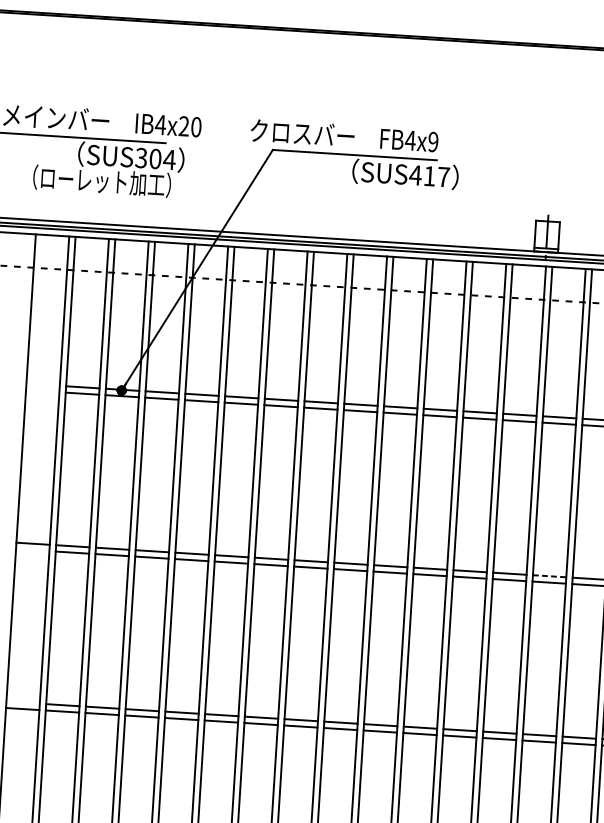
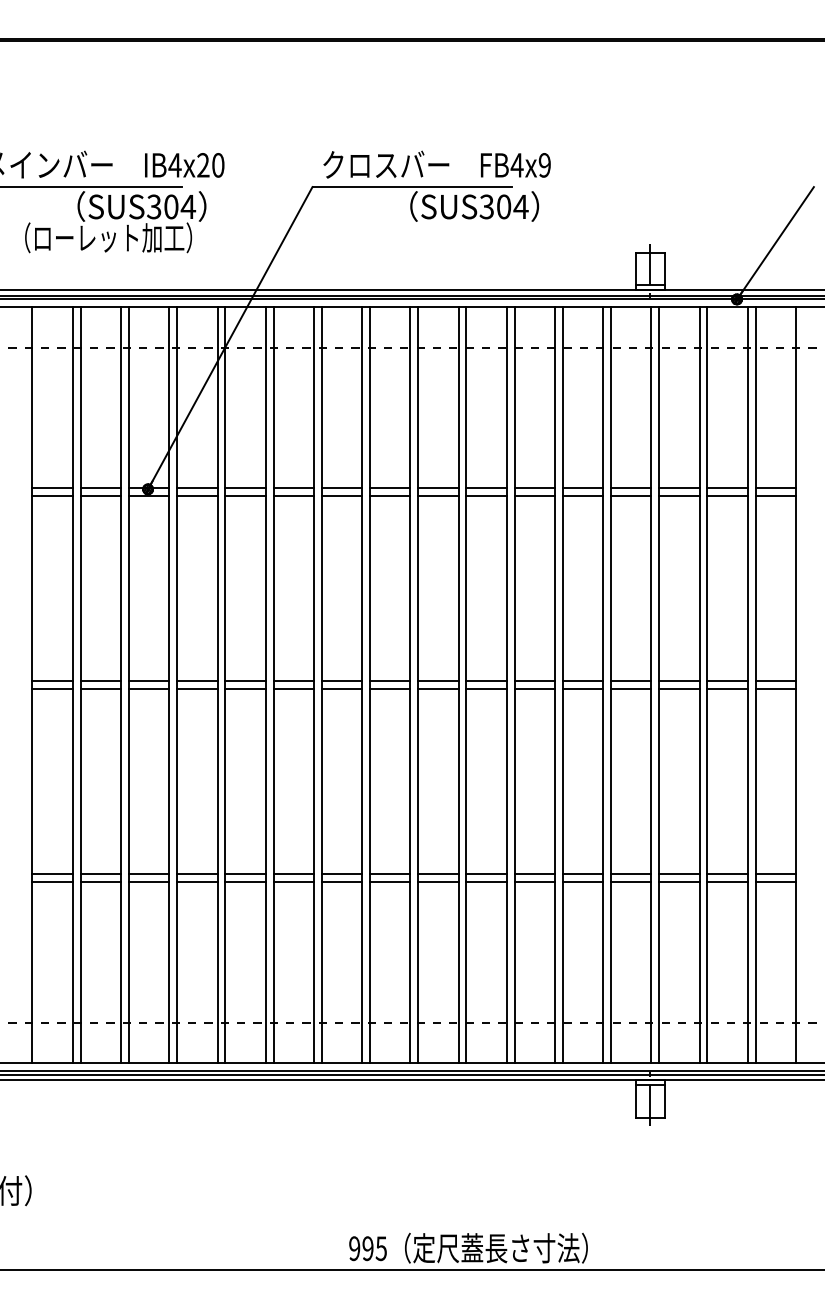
text: (344, 135) -> (436, 164), moved
text: (429, 175) -> (503, 206), SUS417 -> SUS304
line: (42, 384) -> (52, 488), added
line: (42, 391) -> (52, 496), added
line: (32, 549) -> (52, 688), added
line: (549, 576) -> (679, 681), dashed -> solid
line: (22, 703) -> (52, 874), added

